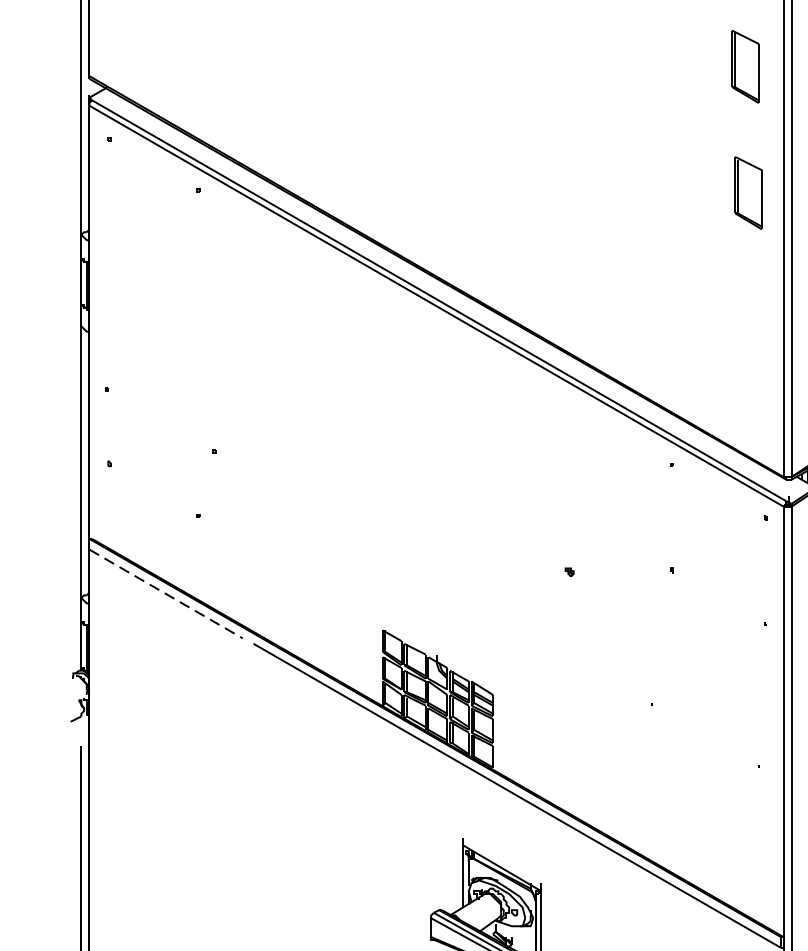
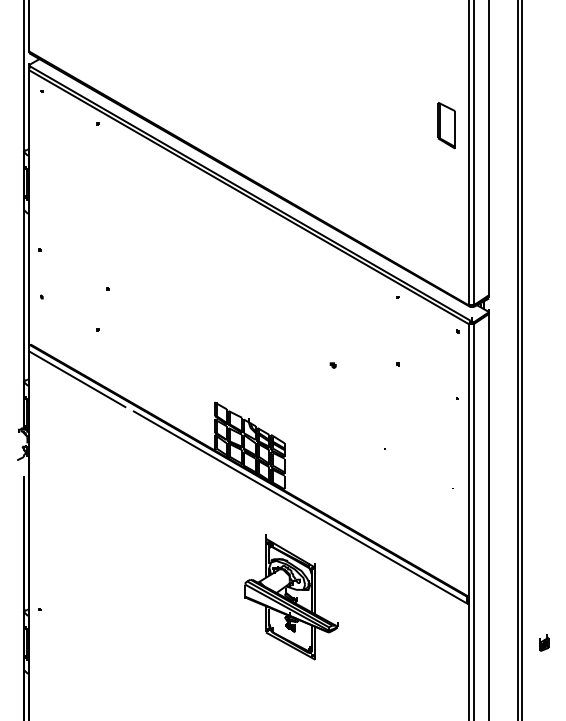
part: (745, 66) -> (444, 45), removed
line: (167, 594) -> (78, 379), dashed -> solid

